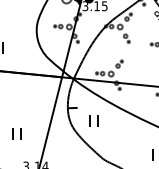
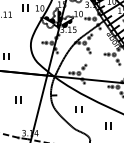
part: (93, 120) -> (78, 109), moved
part: (17, 132) -> (18, 99), moved

